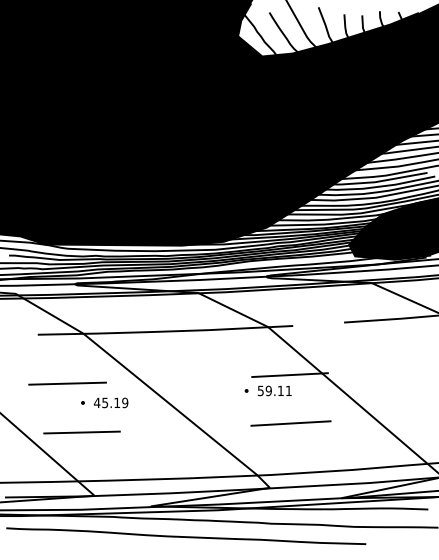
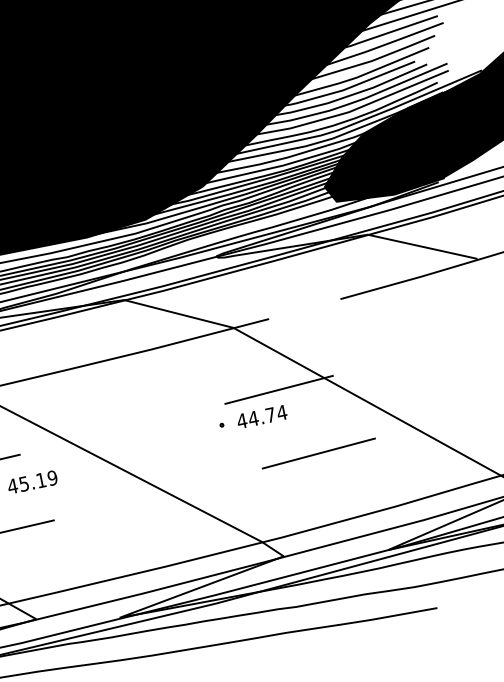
text: (274, 390) -> (261, 416), 59.11 -> 44.74
line: (290, 423) -> (318, 453), moved

